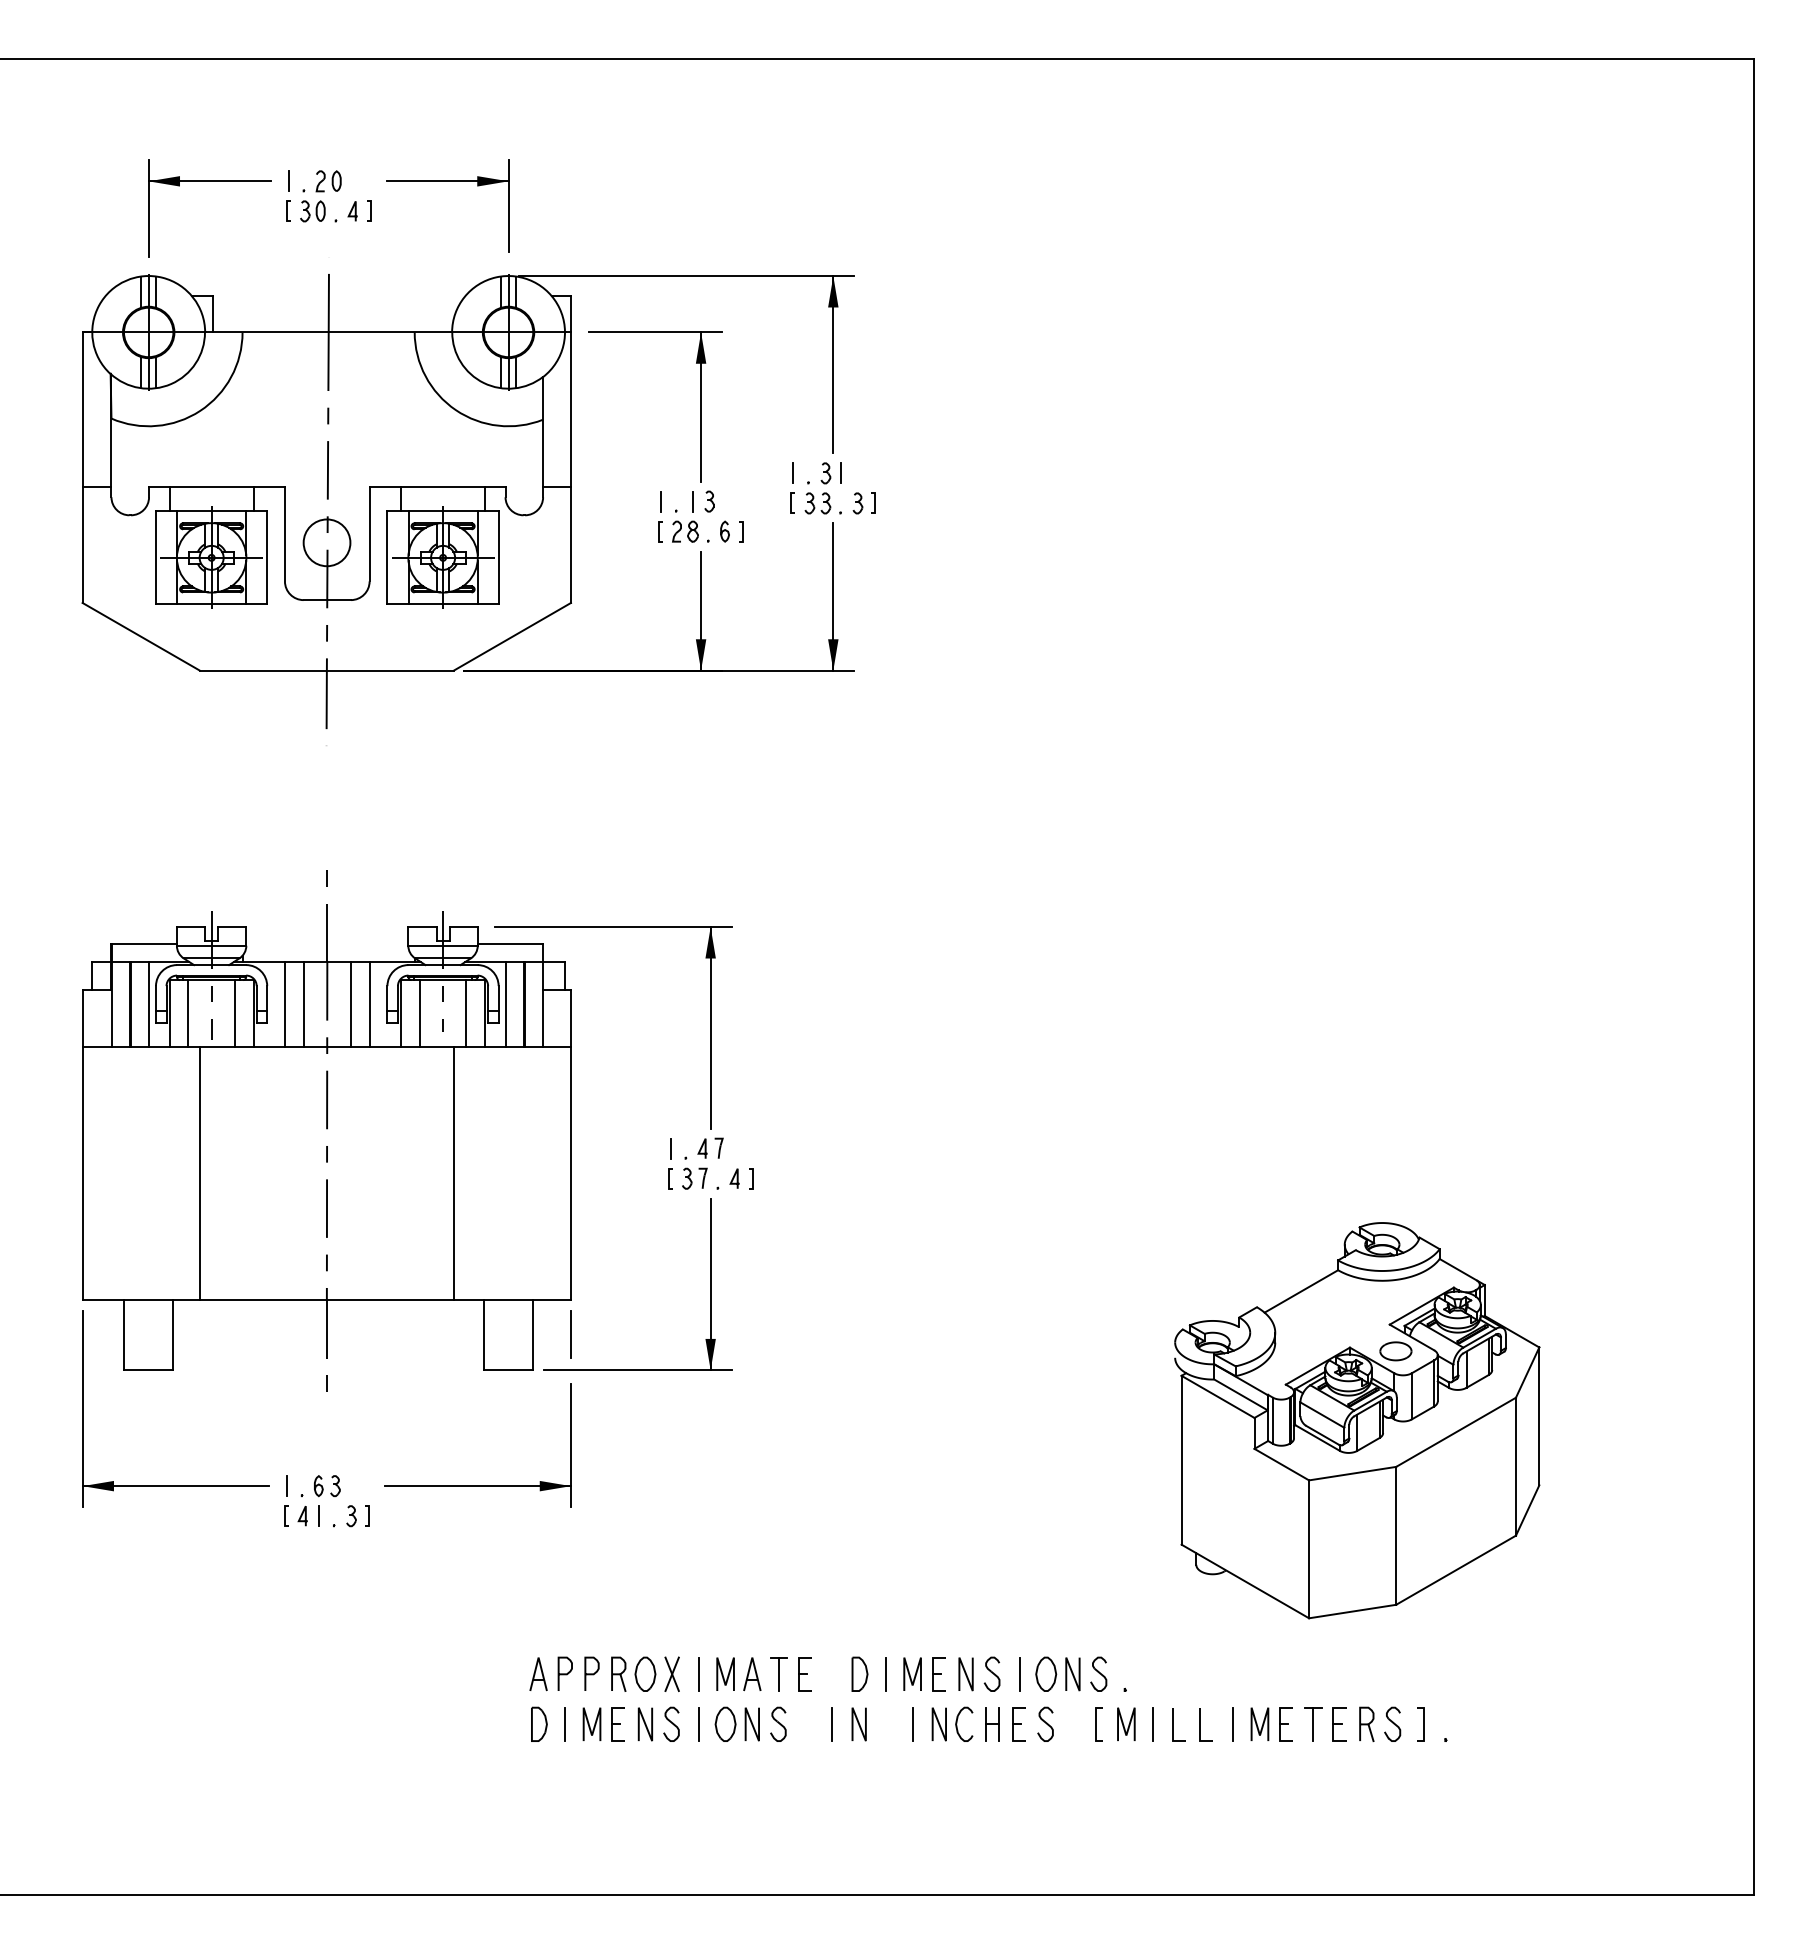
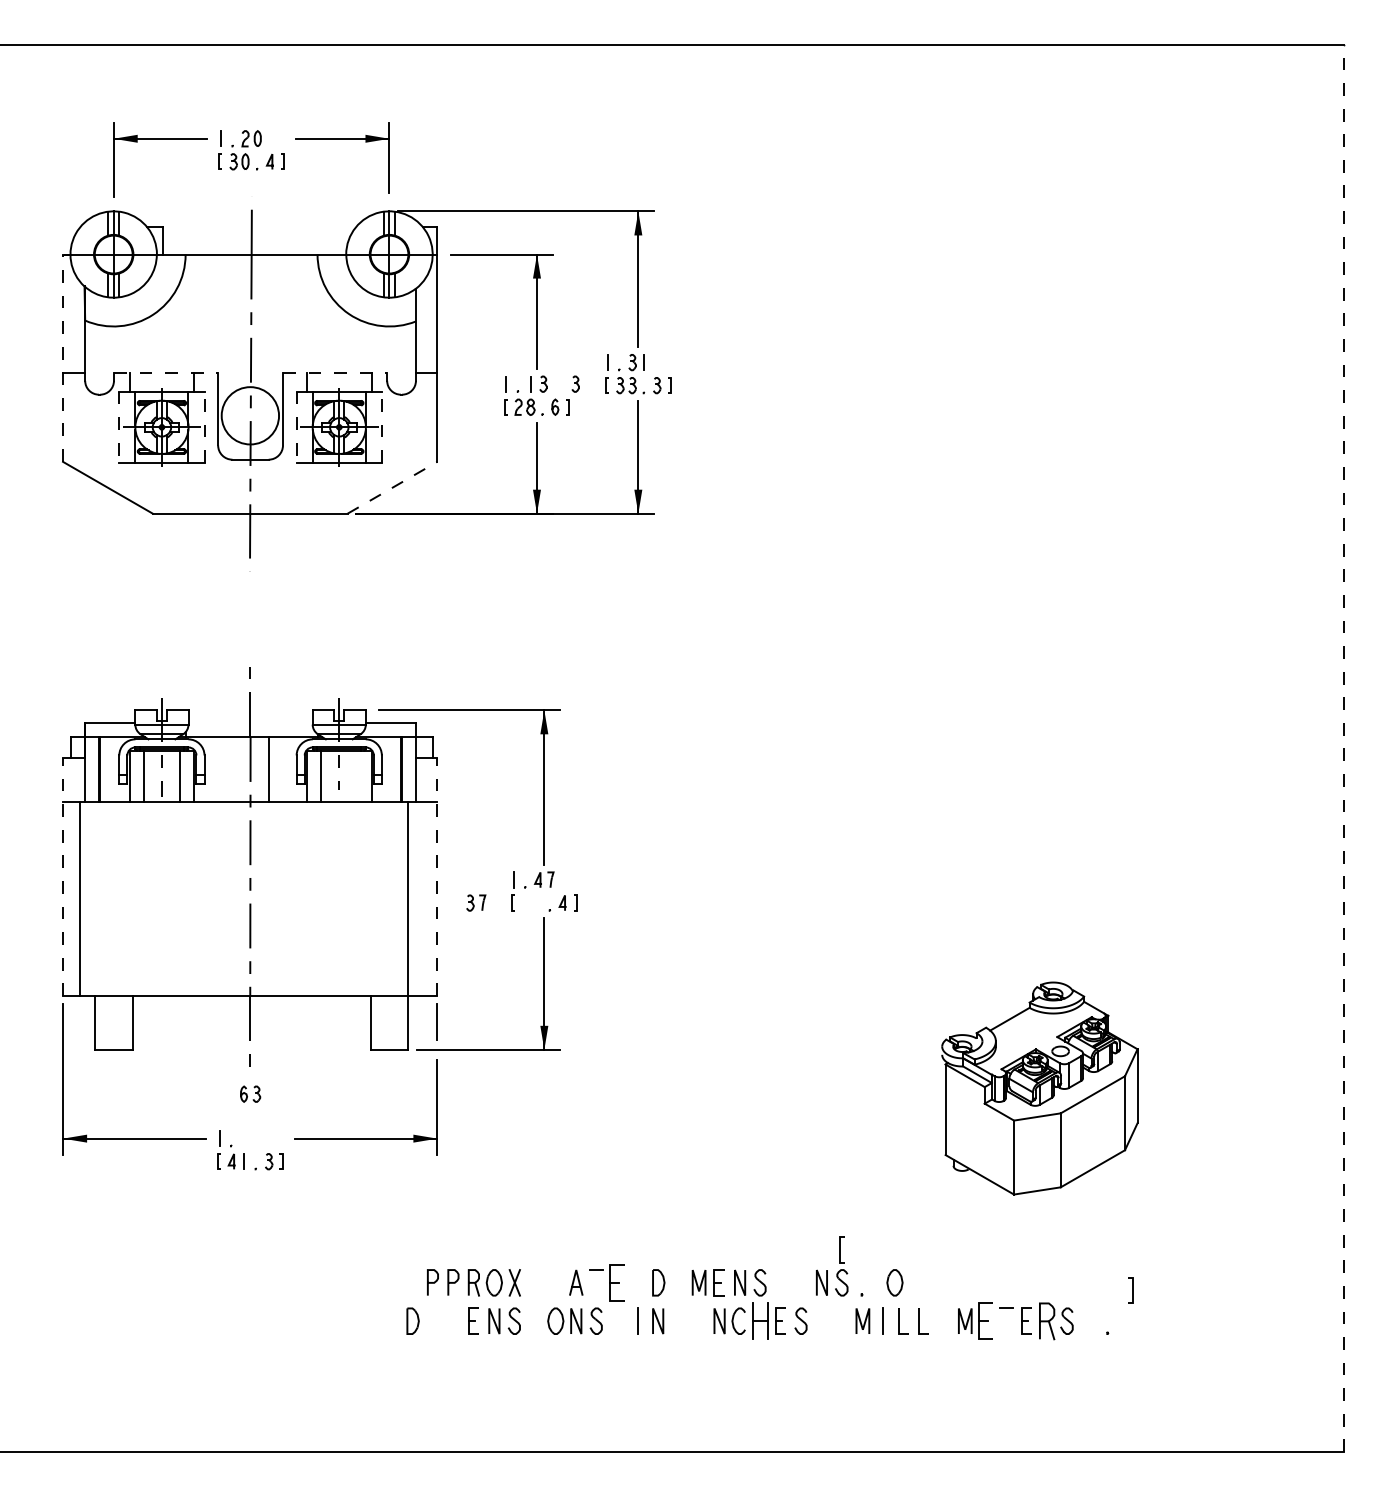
line: (82, 467) -> (62, 358), solid -> dashed
line: (217, 487) -> (166, 373), solid -> dashed
line: (437, 487) -> (335, 373), solid -> dashed
part: (751, 501) -> (575, 384), added
circle: (326, 542) -> (249, 415), size x1.6
line: (156, 557) -> (119, 427), solid -> dashed
line: (267, 557) -> (204, 427), solid -> dashed
line: (387, 557) -> (296, 427), solid -> dashed
line: (498, 557) -> (381, 427), solid -> dashed
line: (512, 636) -> (392, 487), solid -> dashed
line: (1753, 976) -> (1343, 748), solid -> dashed
line: (149, 1004) -> (114, 769), removed
line: (285, 1004) -> (218, 769), removed
line: (303, 1004) -> (232, 769), removed
line: (369, 1004) -> (282, 769), removed
line: (505, 1004) -> (387, 769), removed
line: (466, 1013) -> (357, 776), removed
line: (82, 1144) -> (62, 876), solid -> dashed
line: (571, 1144) -> (437, 876), solid -> dashed
line: (199, 1173) -> (79, 899), moved
line: (453, 1173) -> (407, 899), moved
part: (694, 1178) -> (476, 902), moved
part: (1357, 1420) -> (1040, 1088), size x0.7
part: (327, 1486) -> (250, 1094), moved
part: (1046, 1673) -> (895, 1282), moved
part: (538, 1674) -> (412, 1282), removed
line: (698, 1674) -> (535, 1282), removed
line: (723, 1674) -> (554, 1282), removed
line: (779, 1674) -> (597, 1282), removed
part: (804, 1674) -> (616, 1282), size x1.4
line: (885, 1674) -> (678, 1282), removed
line: (1019, 1674) -> (781, 1282), removed
line: (589, 1723) -> (451, 1320), removed
part: (1366, 1723) -> (1046, 1320), size x1.4
line: (565, 1724) -> (433, 1321), removed
line: (698, 1724) -> (535, 1321), removed
line: (912, 1724) -> (699, 1321), removed
part: (992, 1724) -> (760, 1321), size x1.4
line: (1096, 1724) -> (840, 1250), moved
line: (1233, 1724) -> (944, 1321), removed
part: (1285, 1724) -> (984, 1321), size x1.4
line: (1313, 1724) -> (1006, 1321), removed
line: (1423, 1724) -> (1132, 1290), moved

